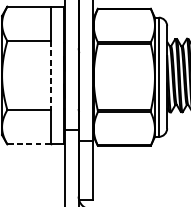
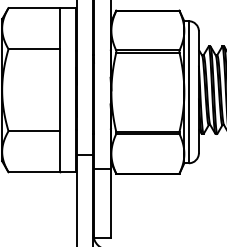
line: (51, 75) -> (60, 90), dashed -> solid
line: (29, 144) -> (34, 172), dashed -> solid

